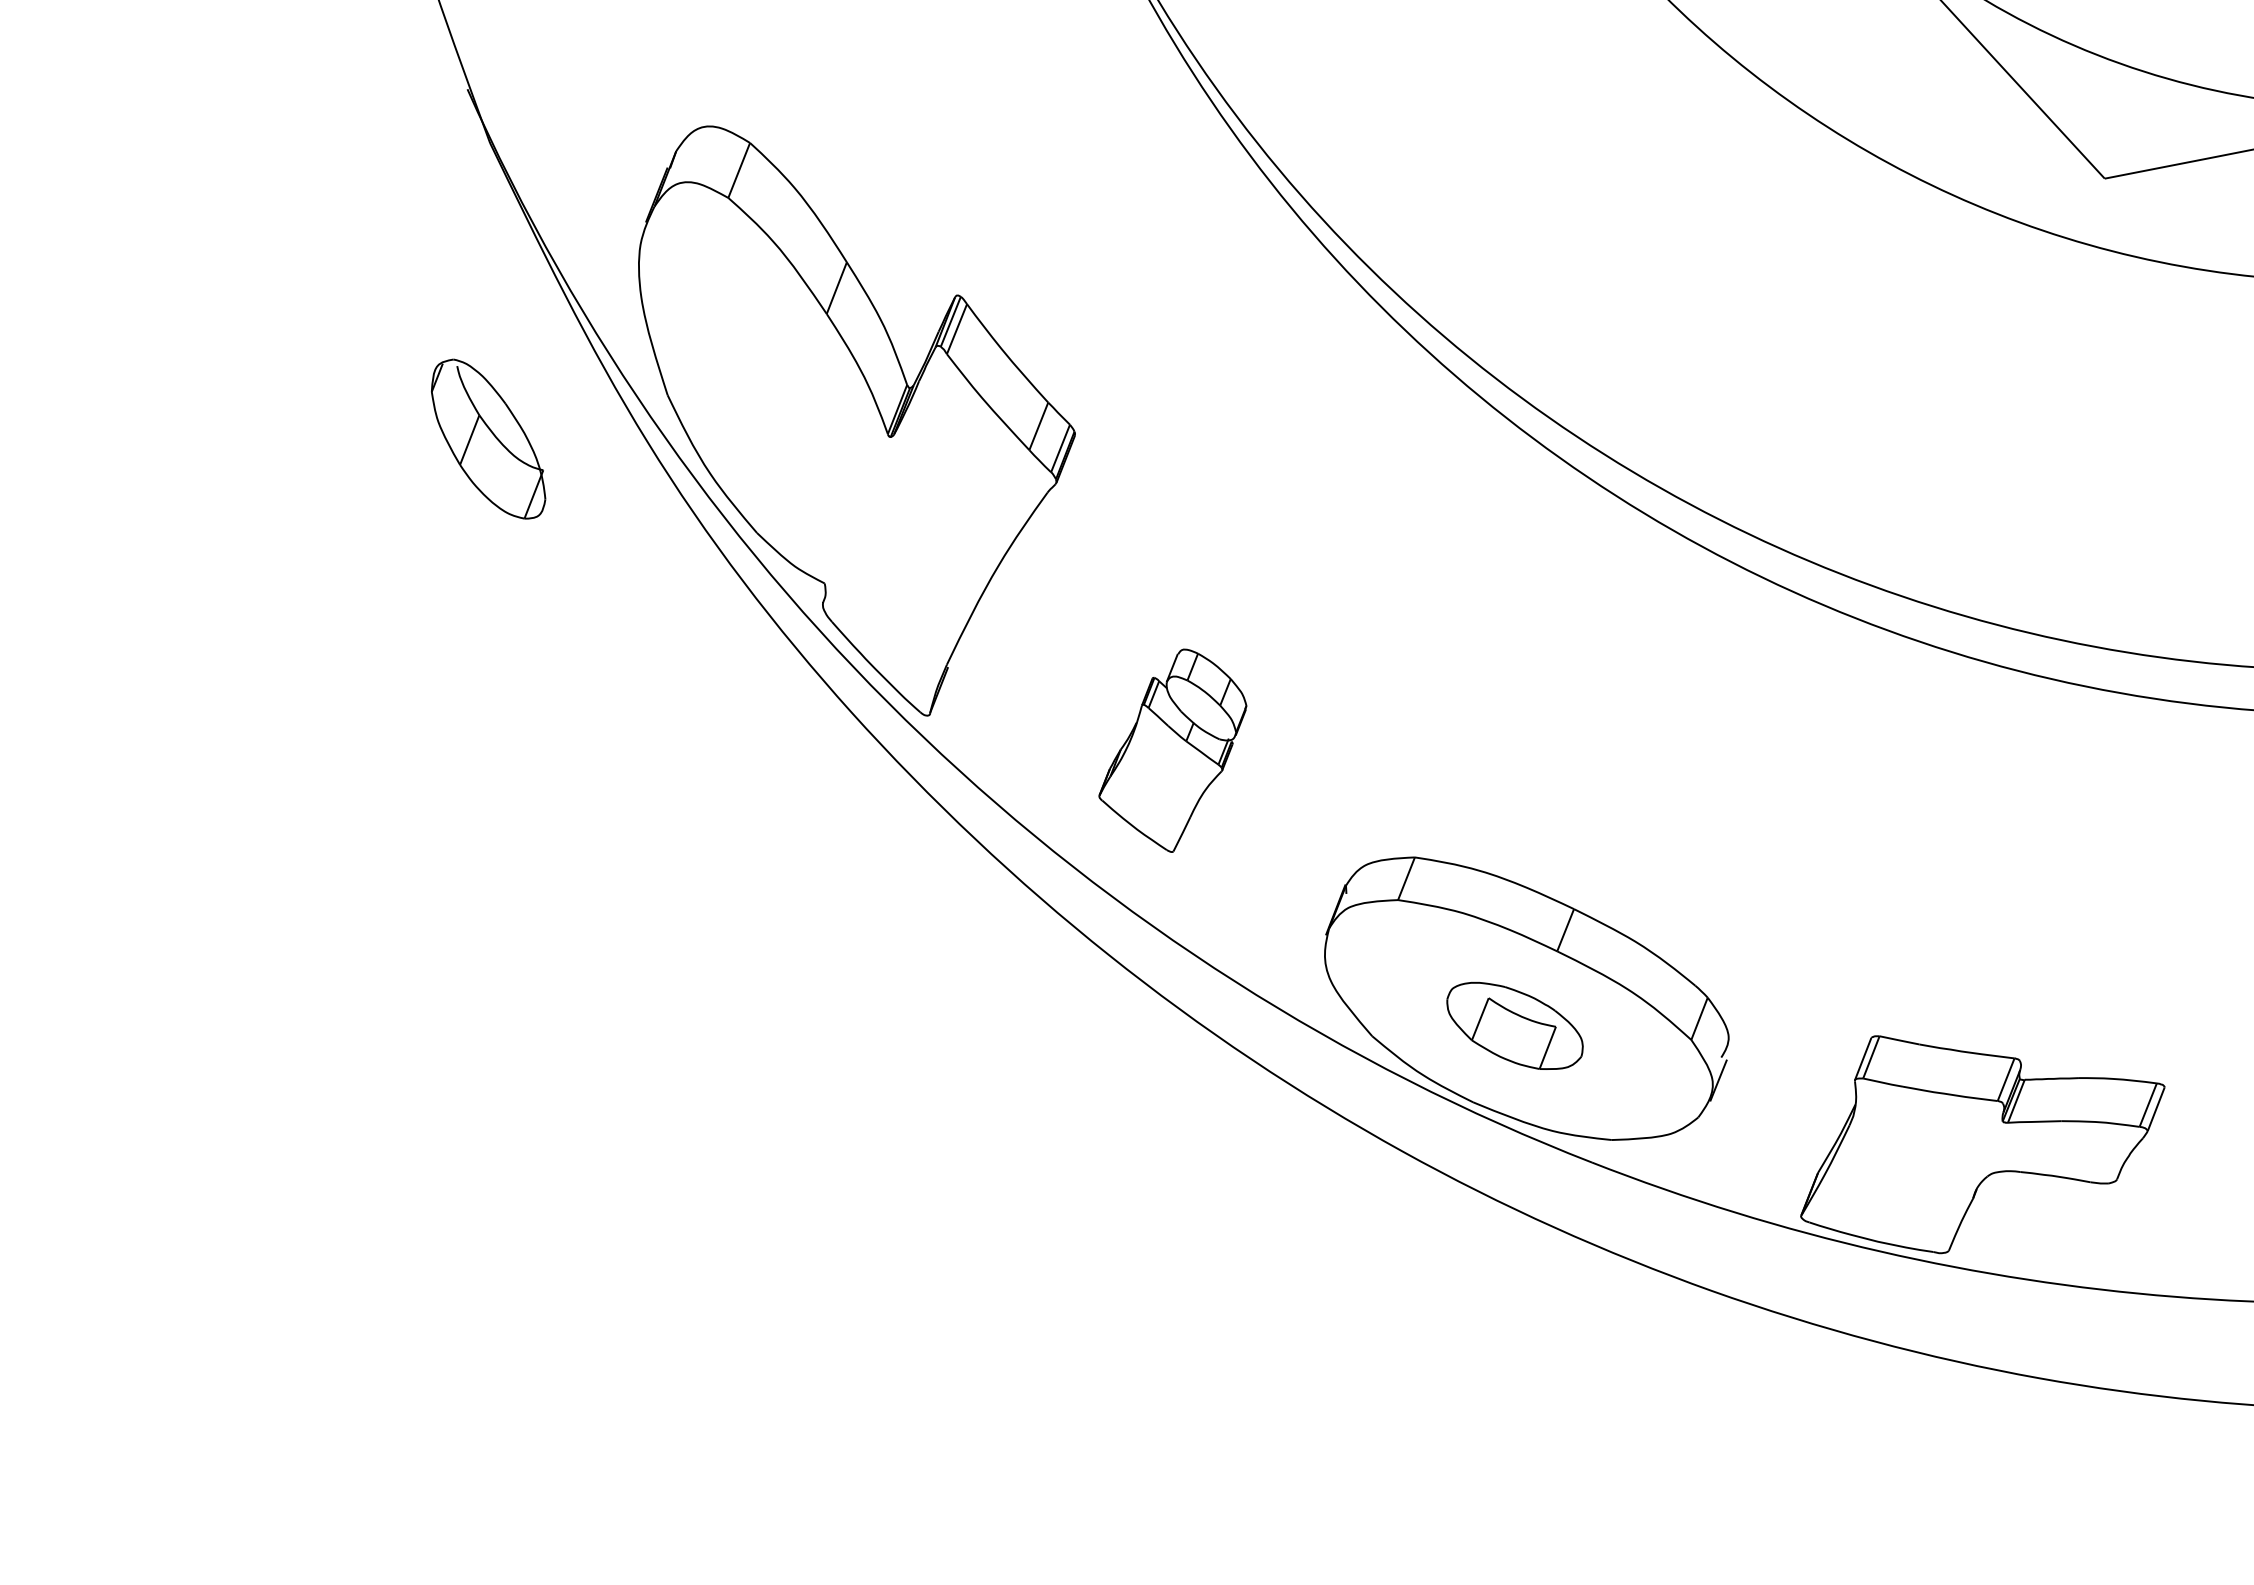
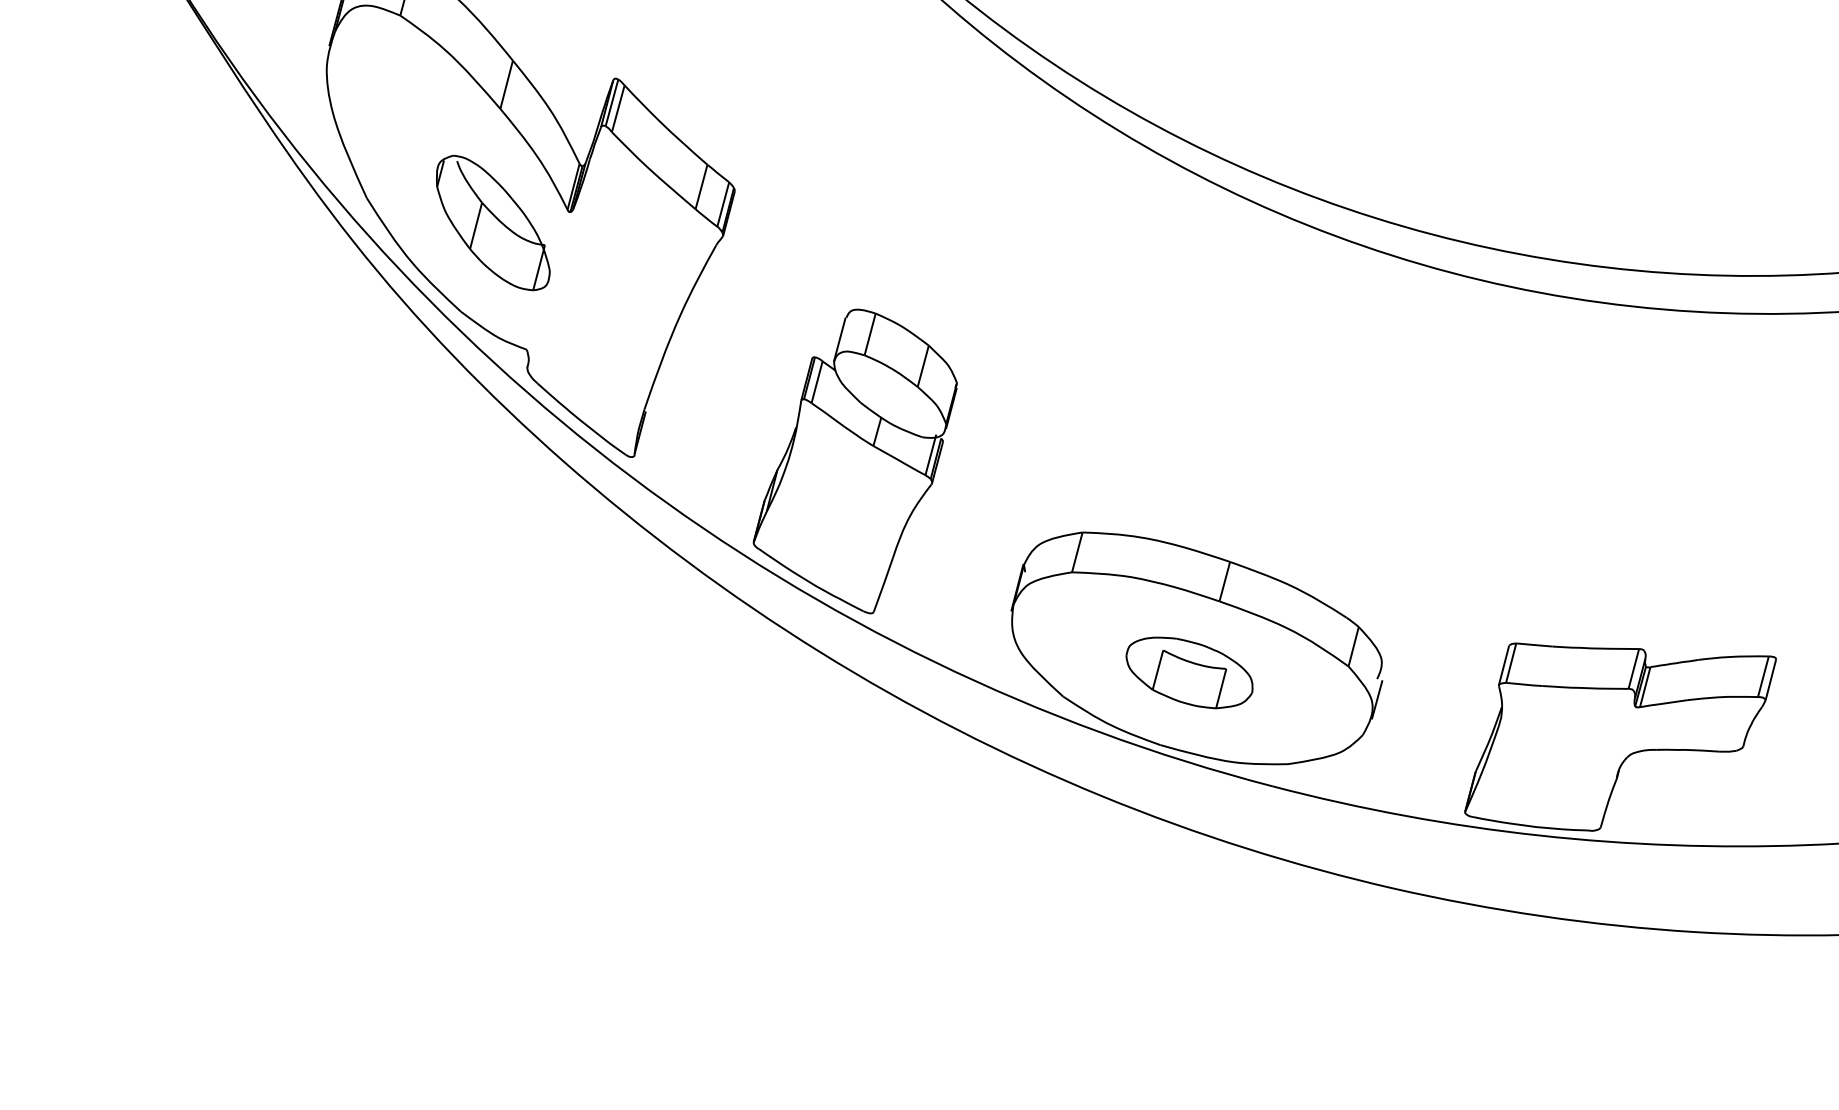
part: (488, 438) -> (492, 222), moved
part: (1172, 750) -> (854, 462), size x1.67

